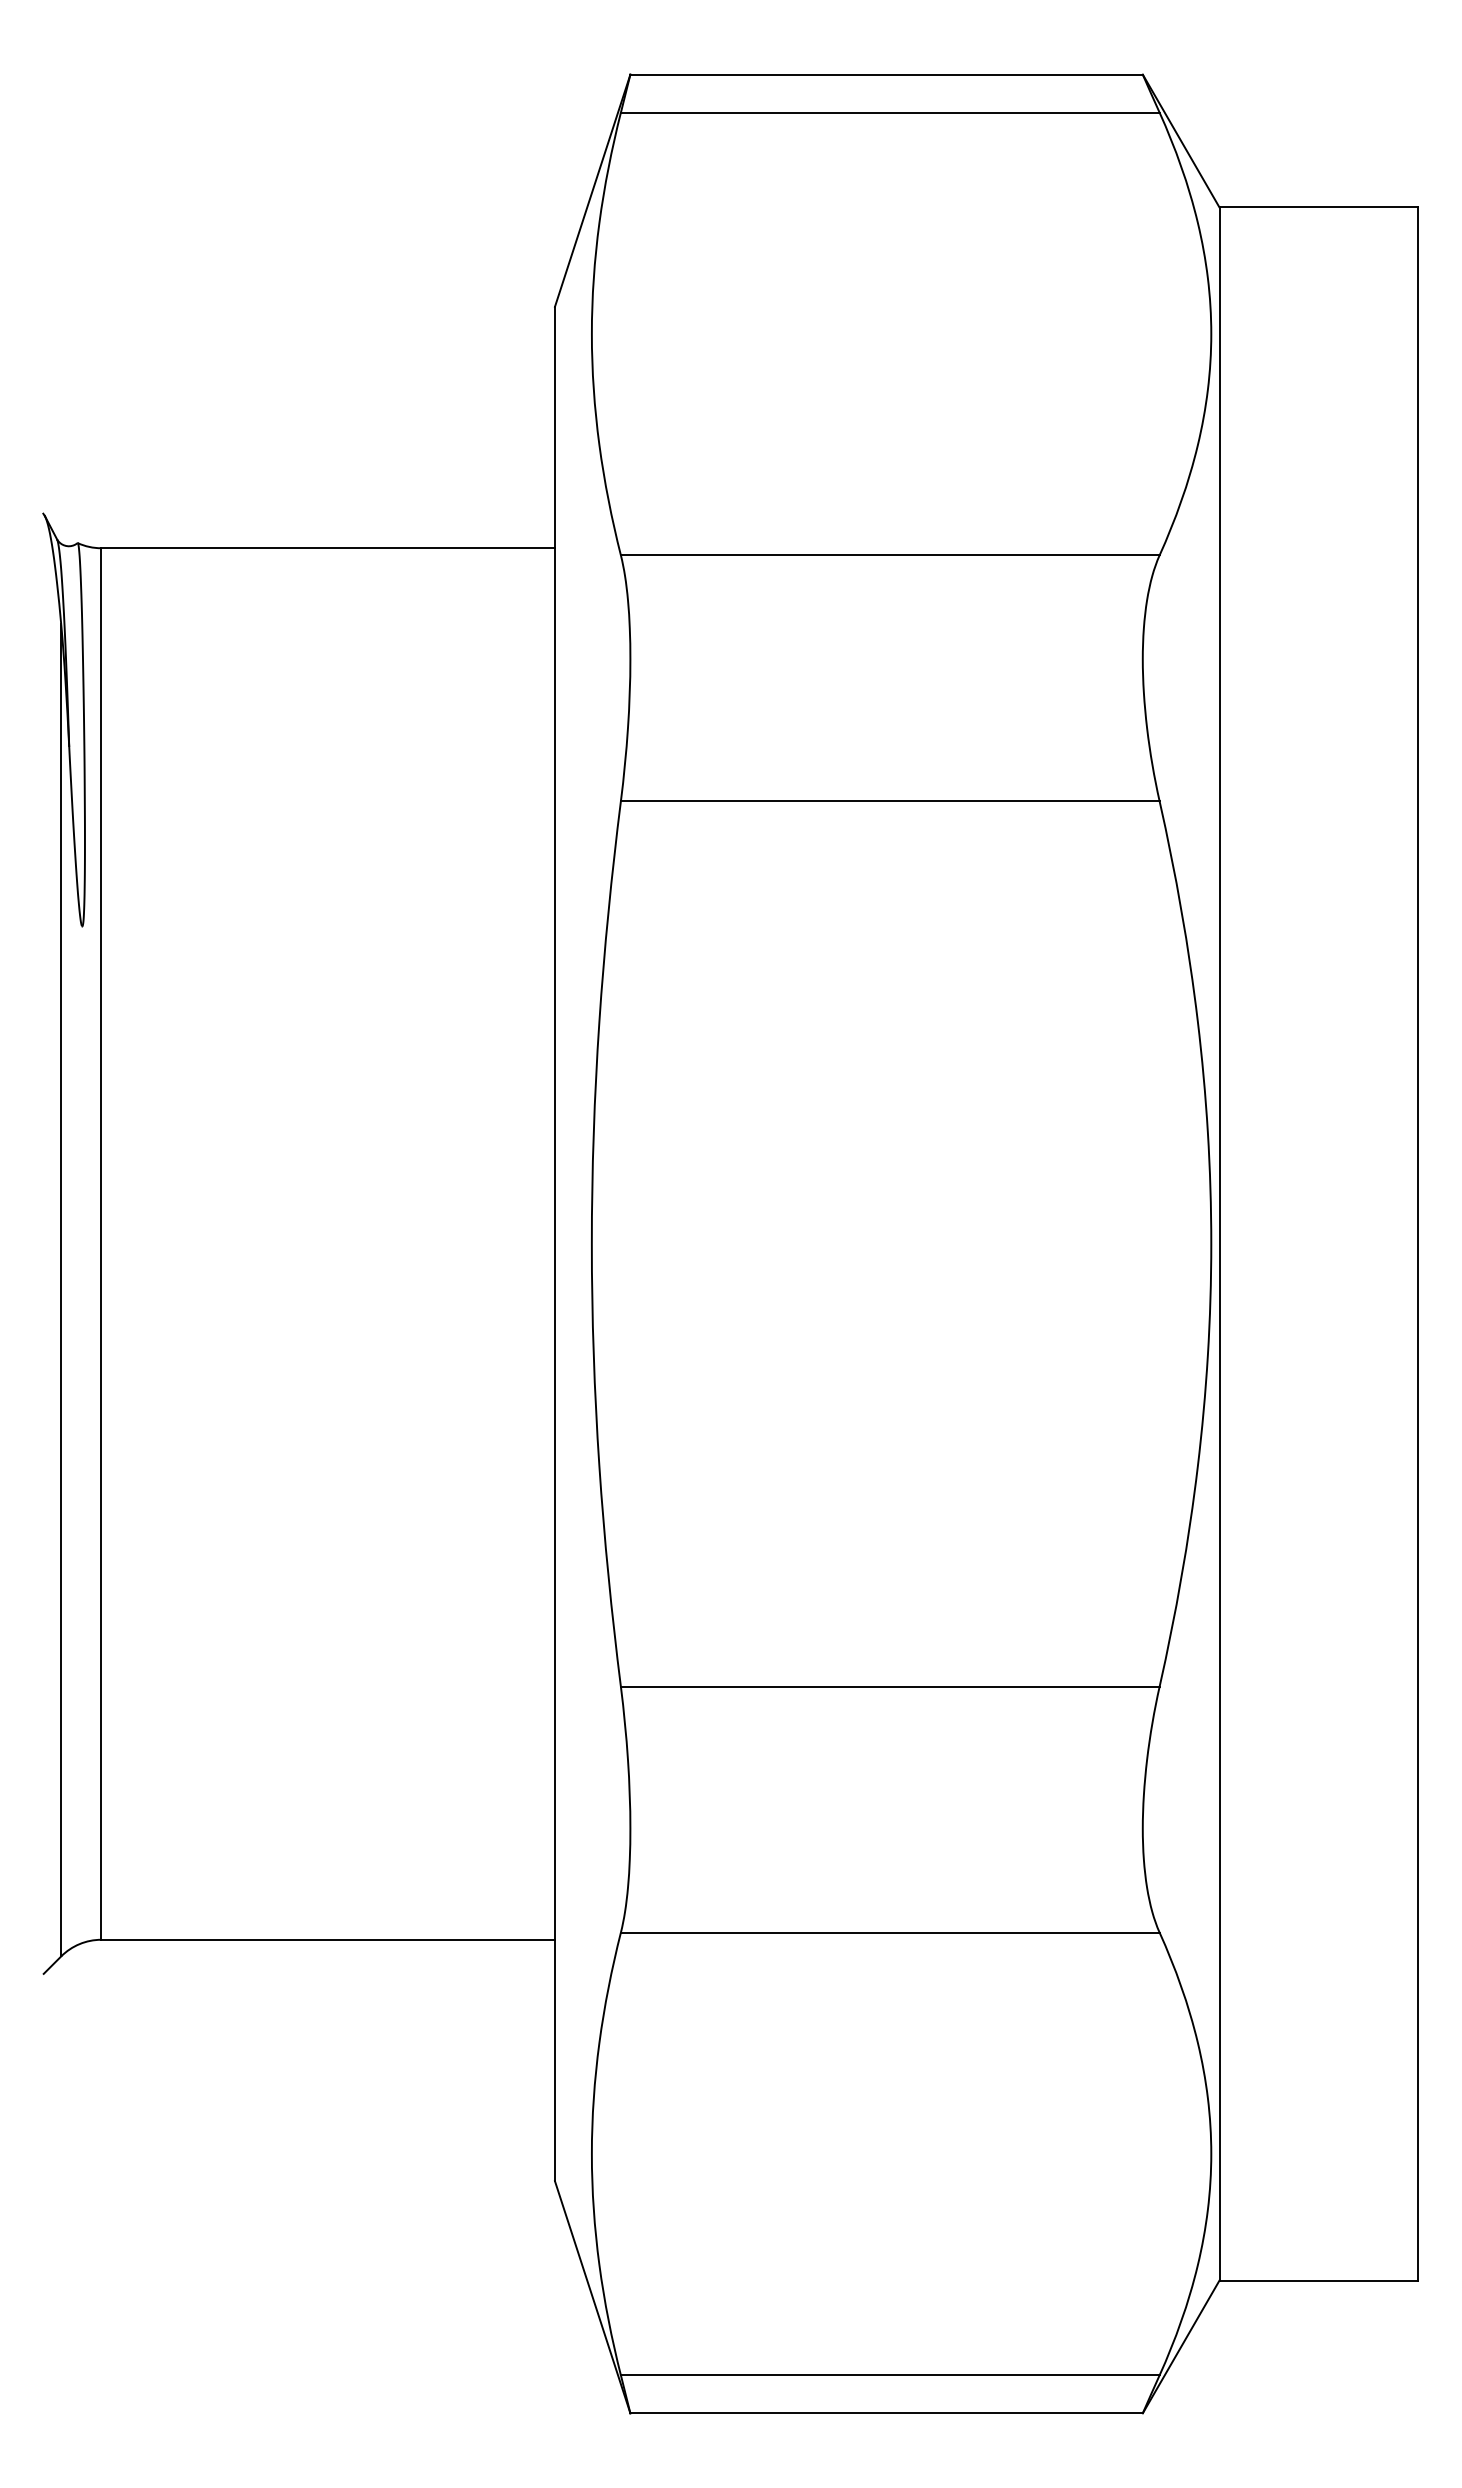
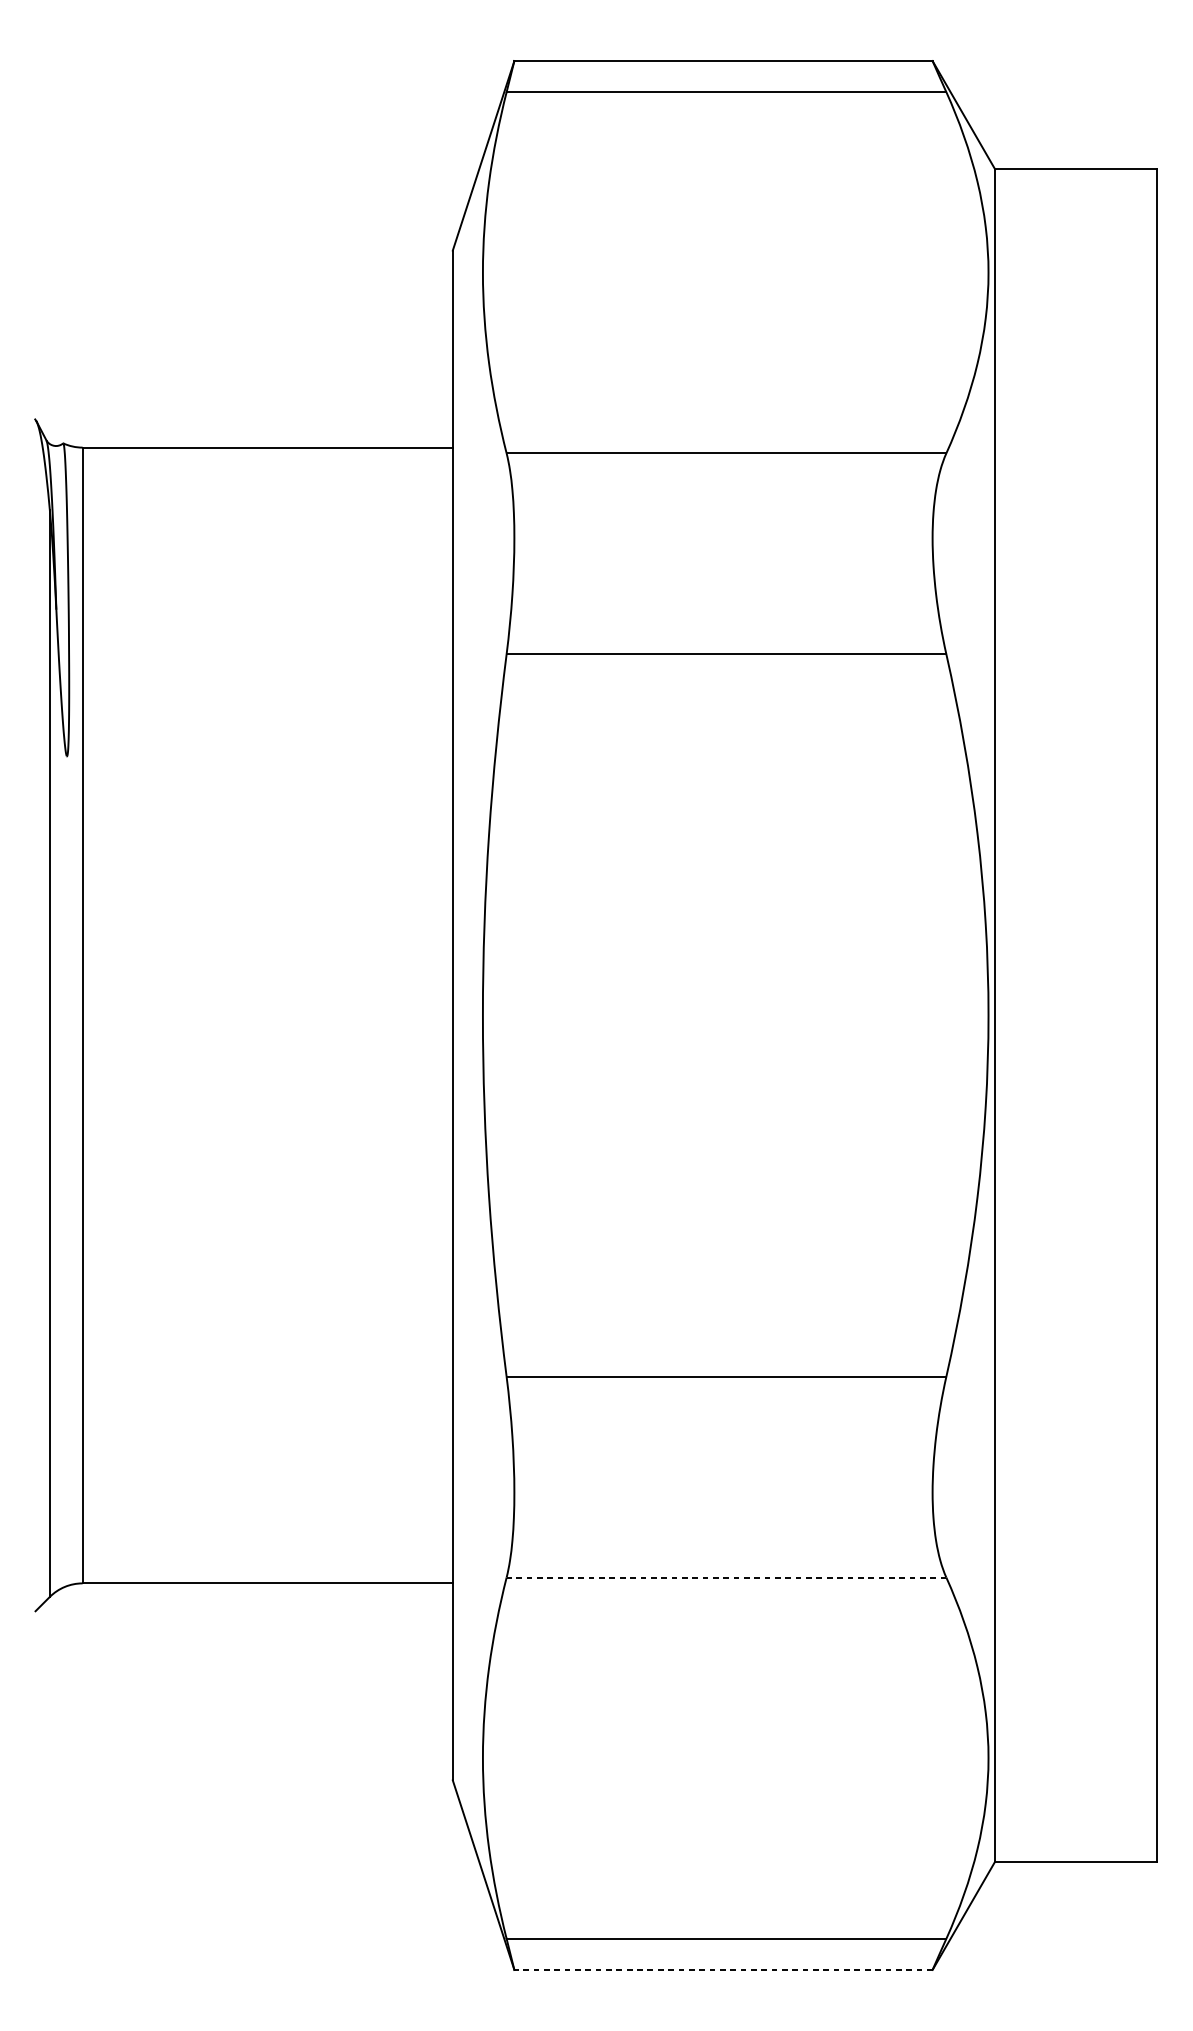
line: (889, 1932) -> (725, 1577), solid -> dashed
line: (886, 2413) -> (723, 1970), solid -> dashed

